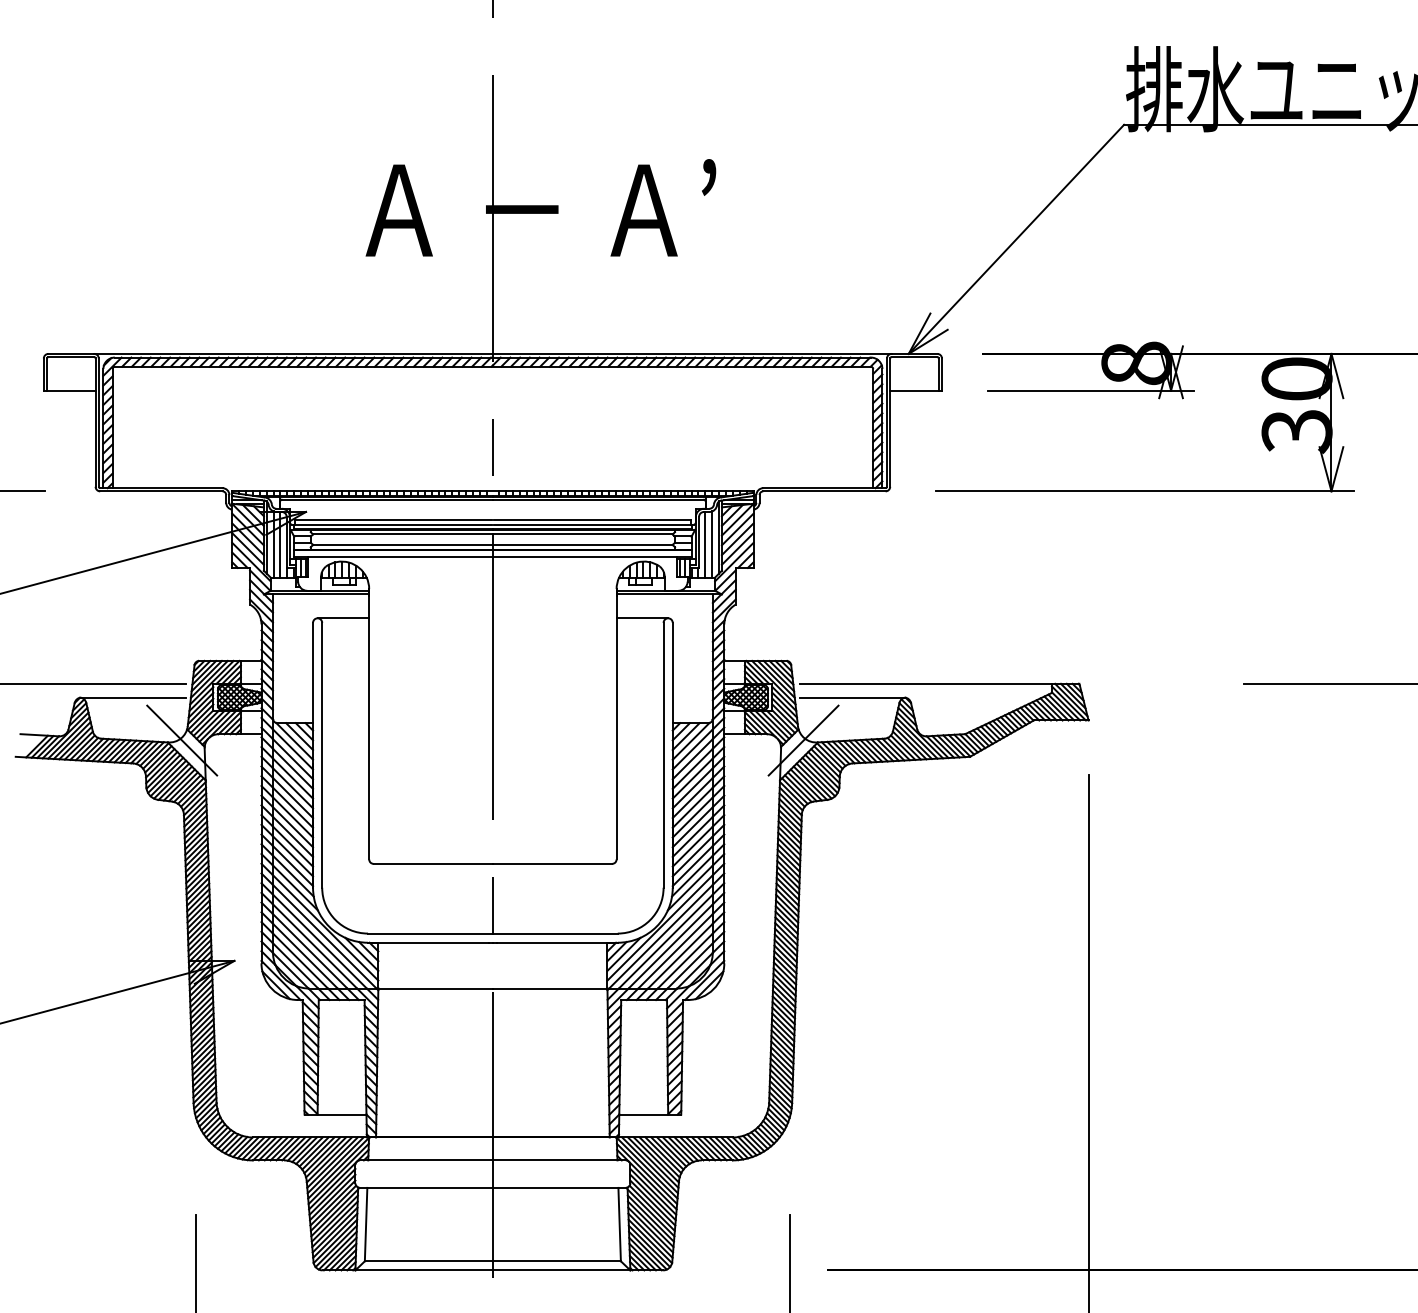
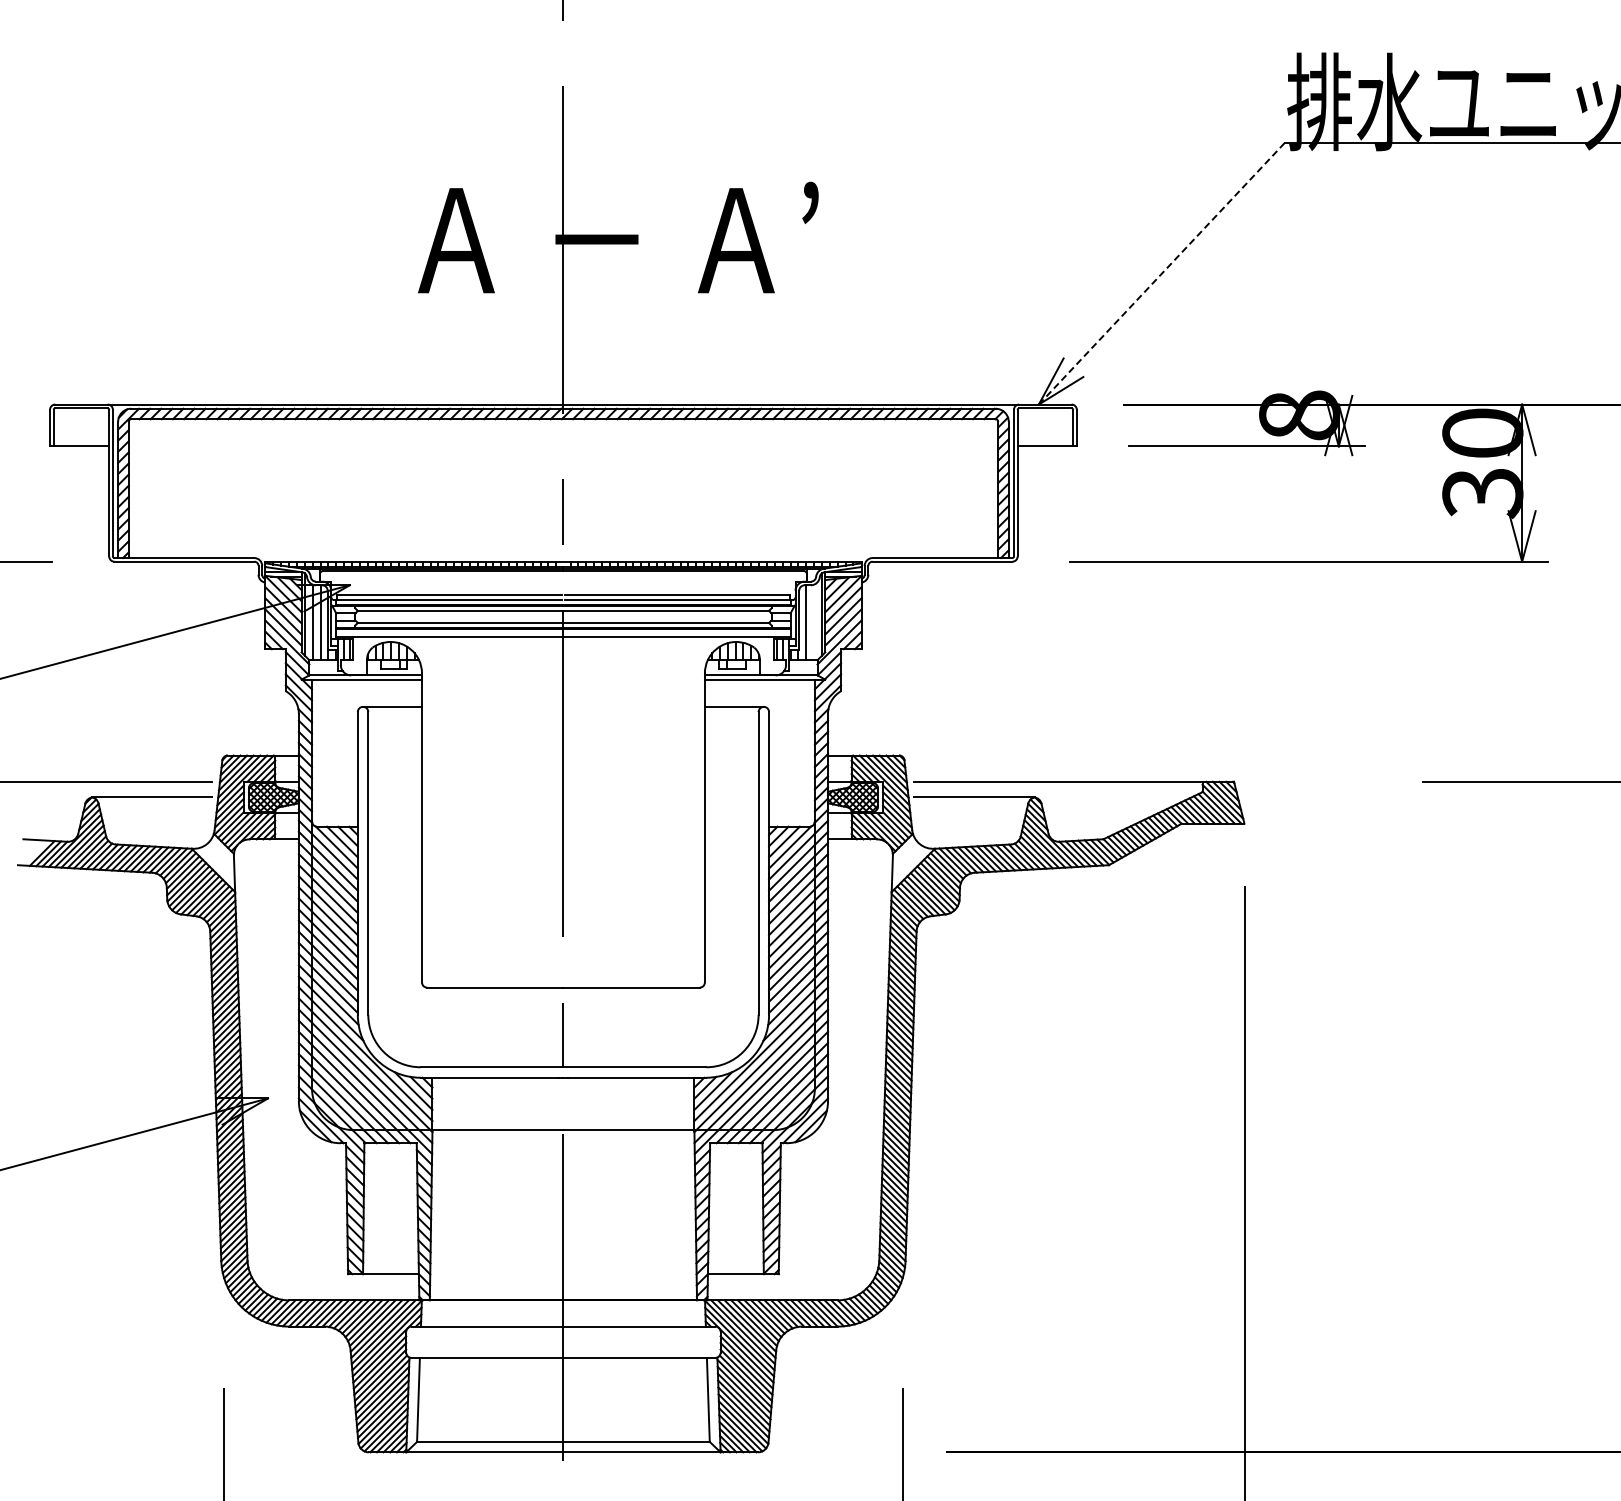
line: (1016, 239) -> (1161, 273), solid -> dashed
line: (712, 544) -> (814, 622), removed
line: (181, 740) -> (207, 846), removed
line: (803, 740) -> (918, 846), removed

